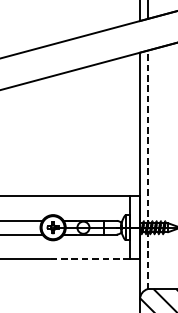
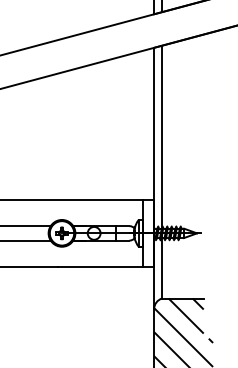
line: (147, 169) -> (162, 171), dashed -> solid
line: (89, 258) -> (100, 266), dashed -> solid

